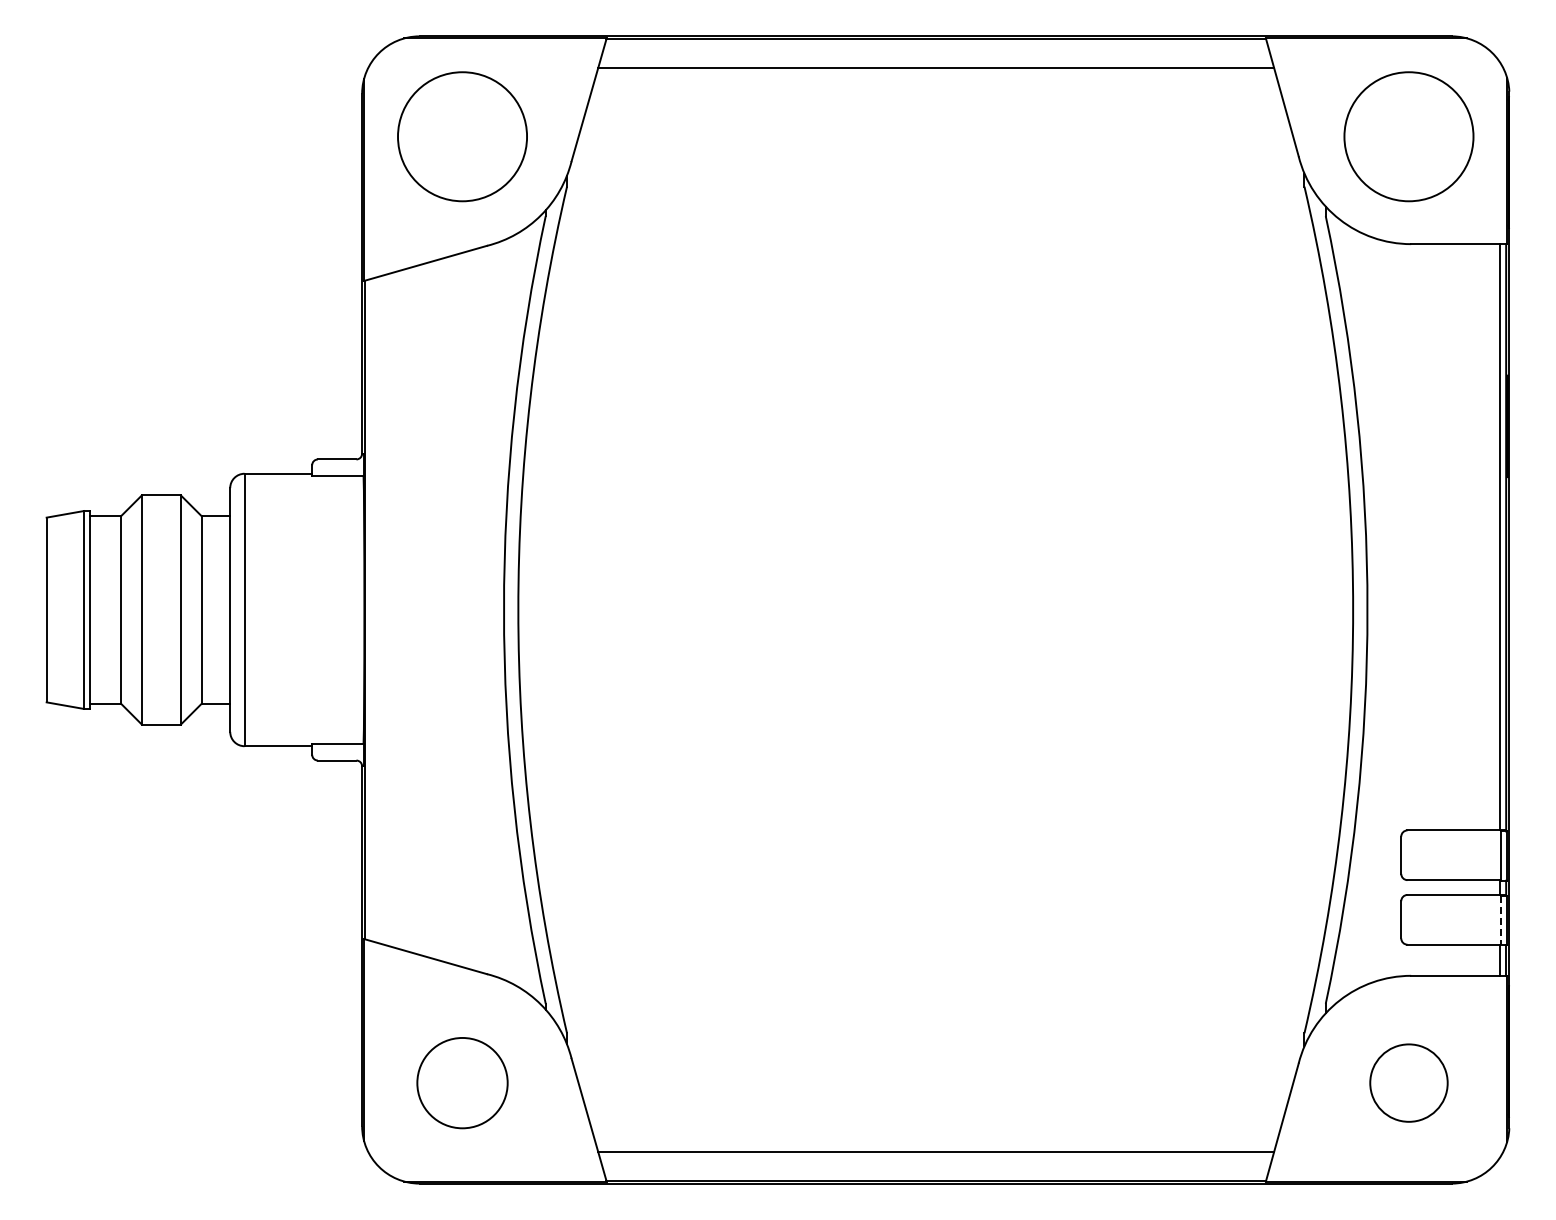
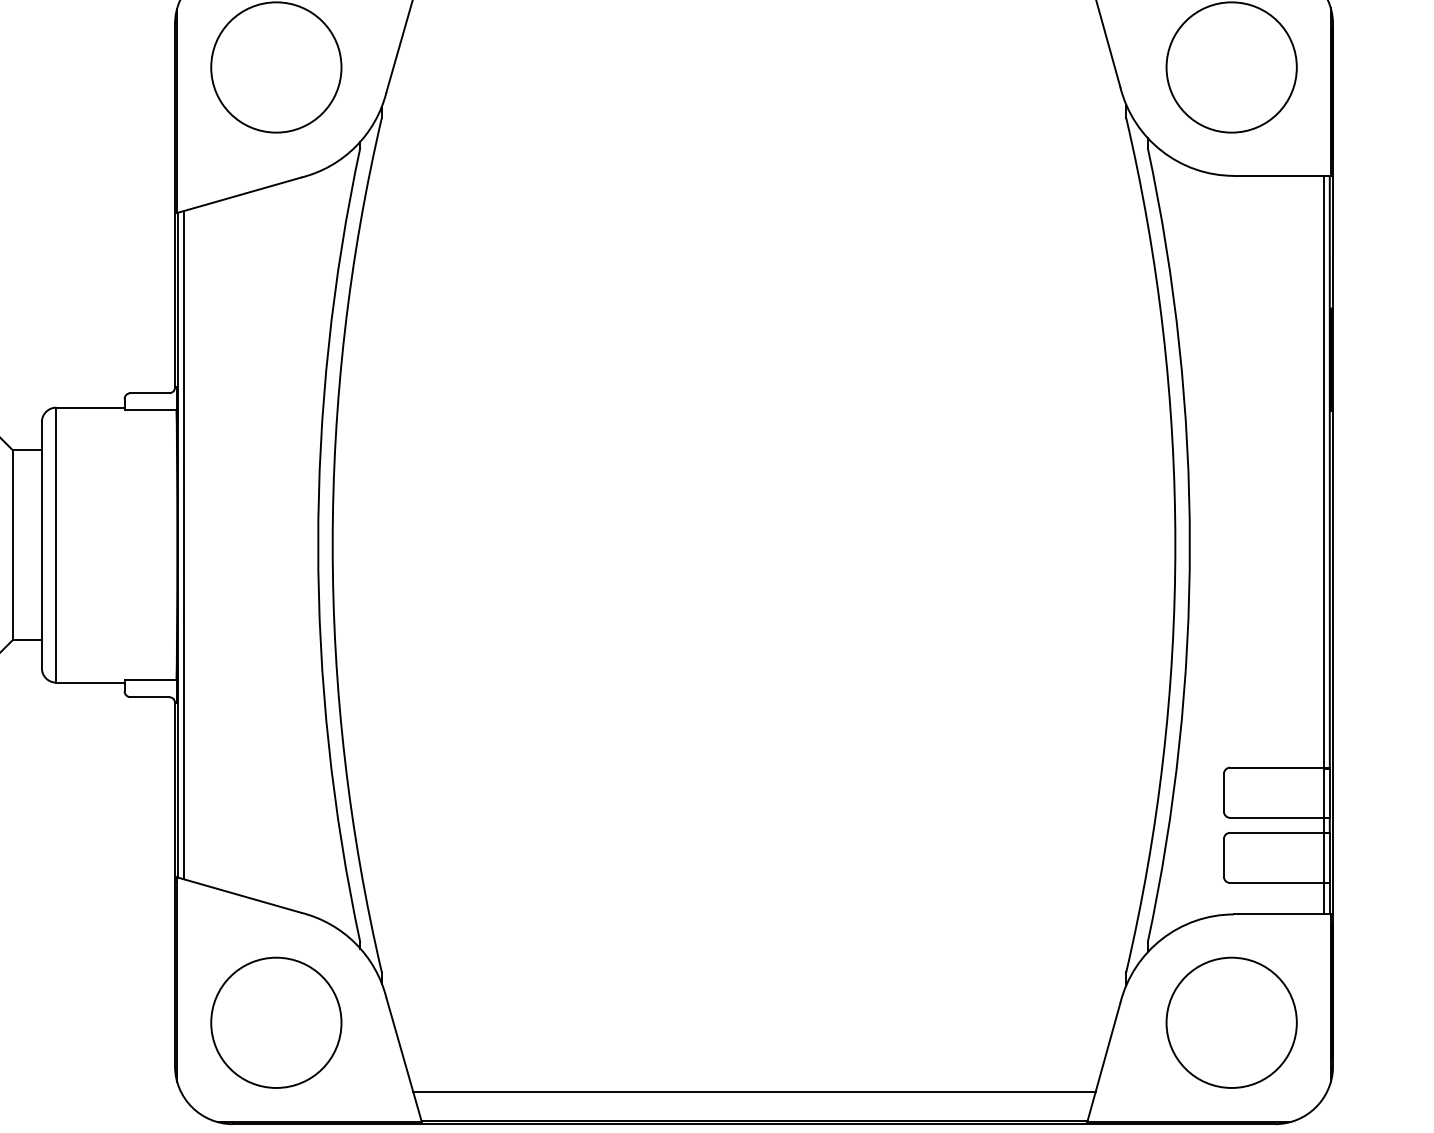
line: (371, 609) -> (184, 544), added
line: (1500, 920) -> (1324, 858), dashed -> solid
circle: (462, 1082) -> (276, 1022), size x1.43
circle: (1408, 1082) -> (1231, 1022), size x1.67

